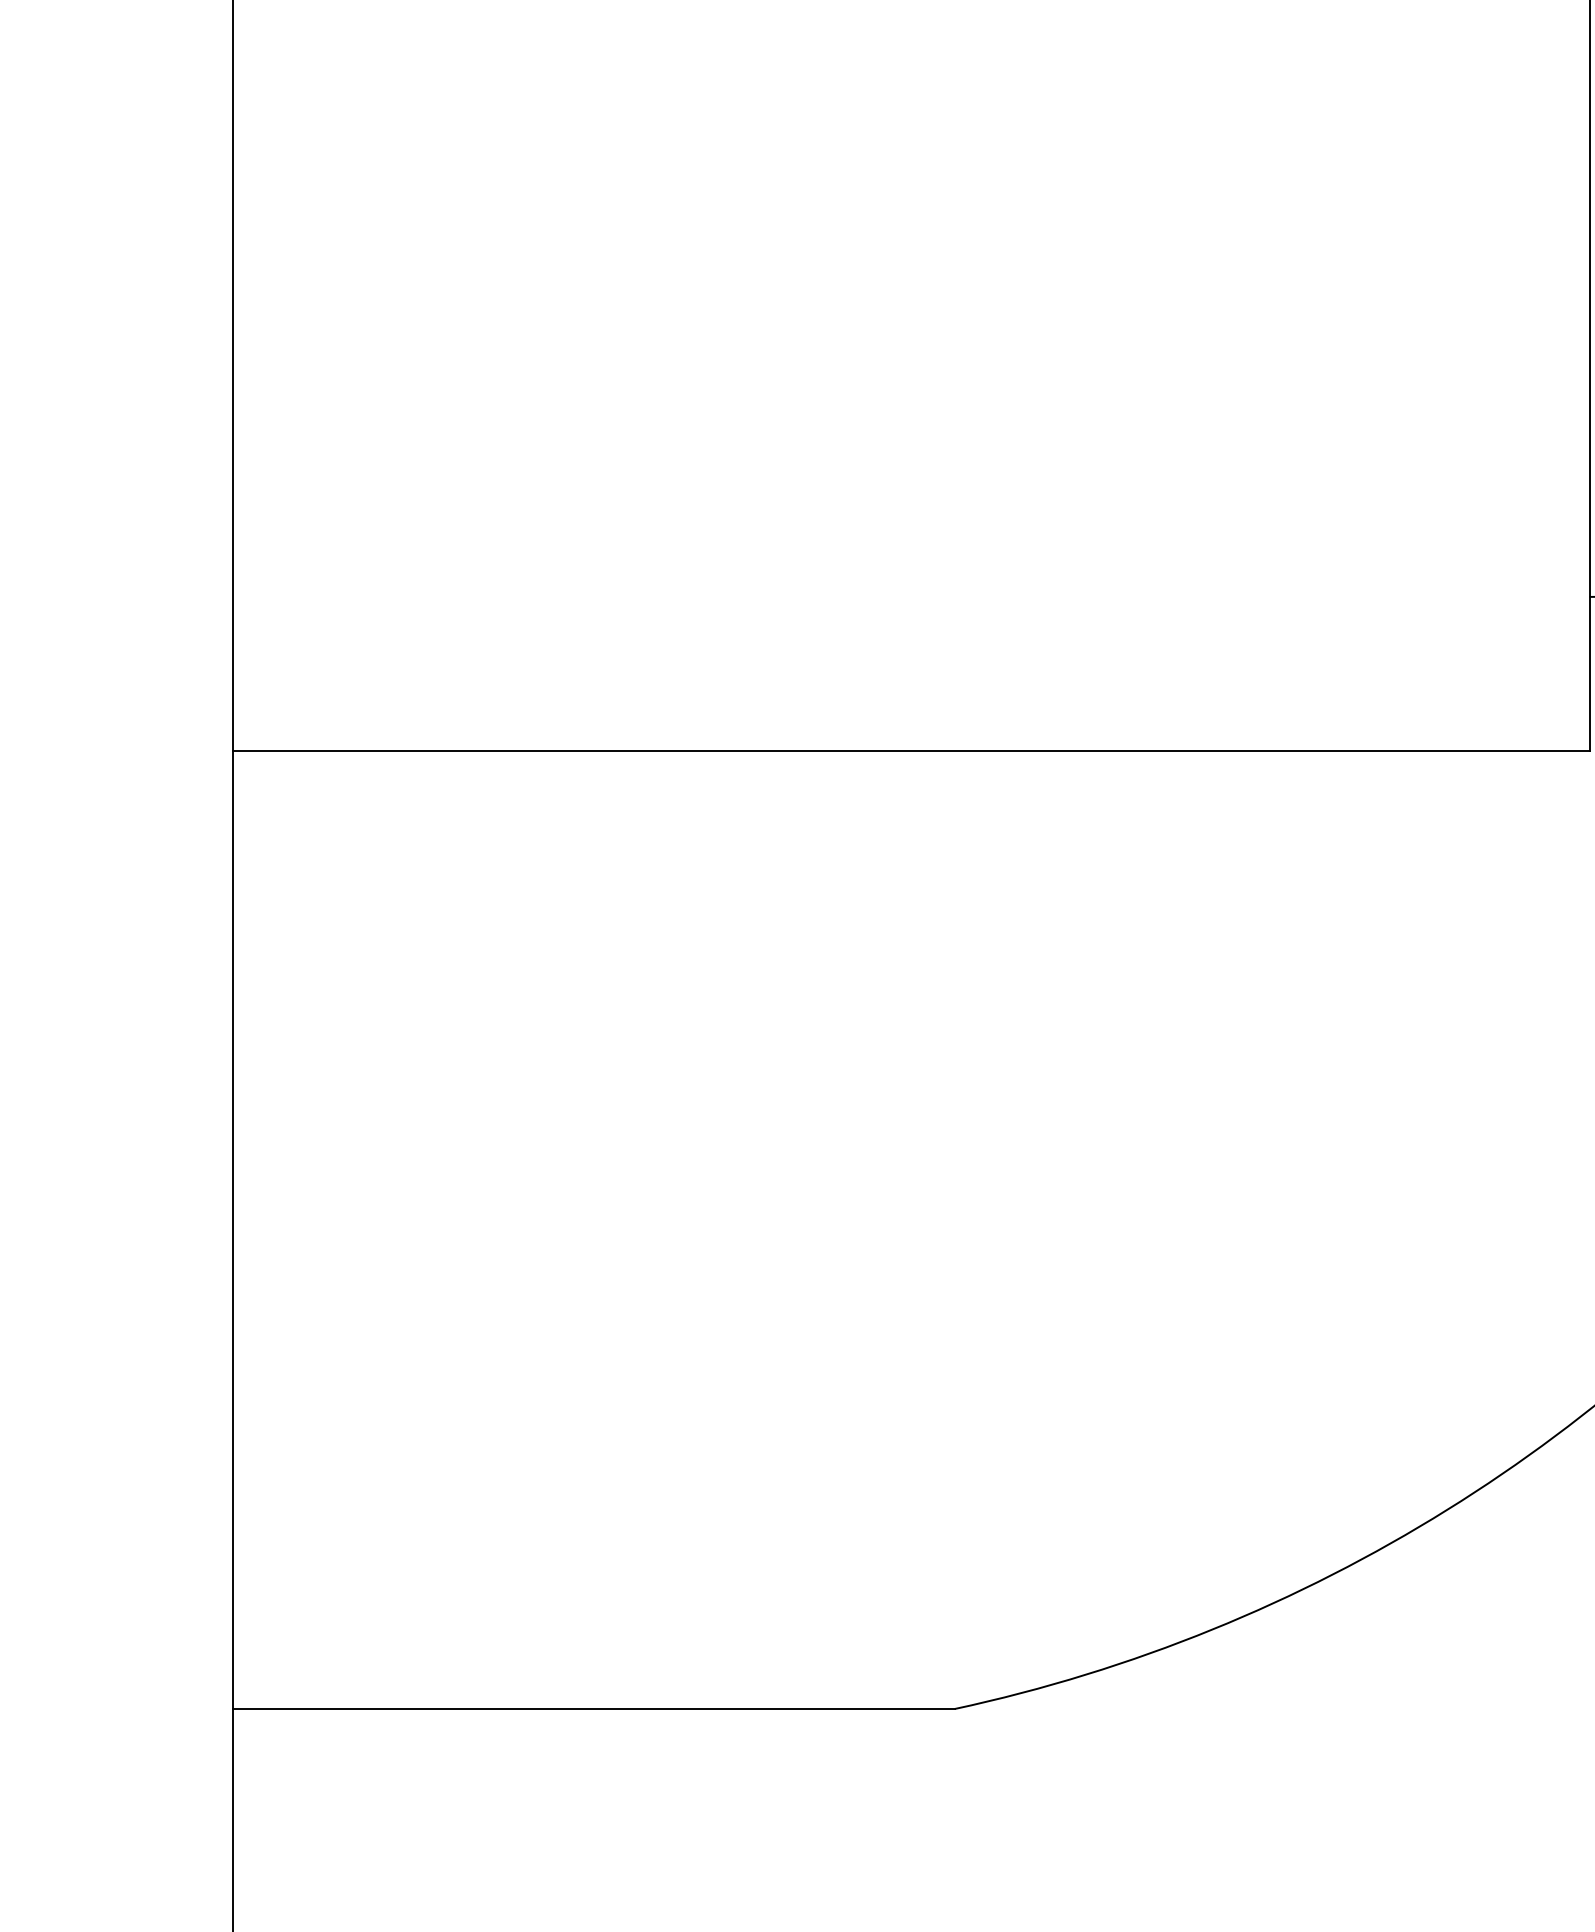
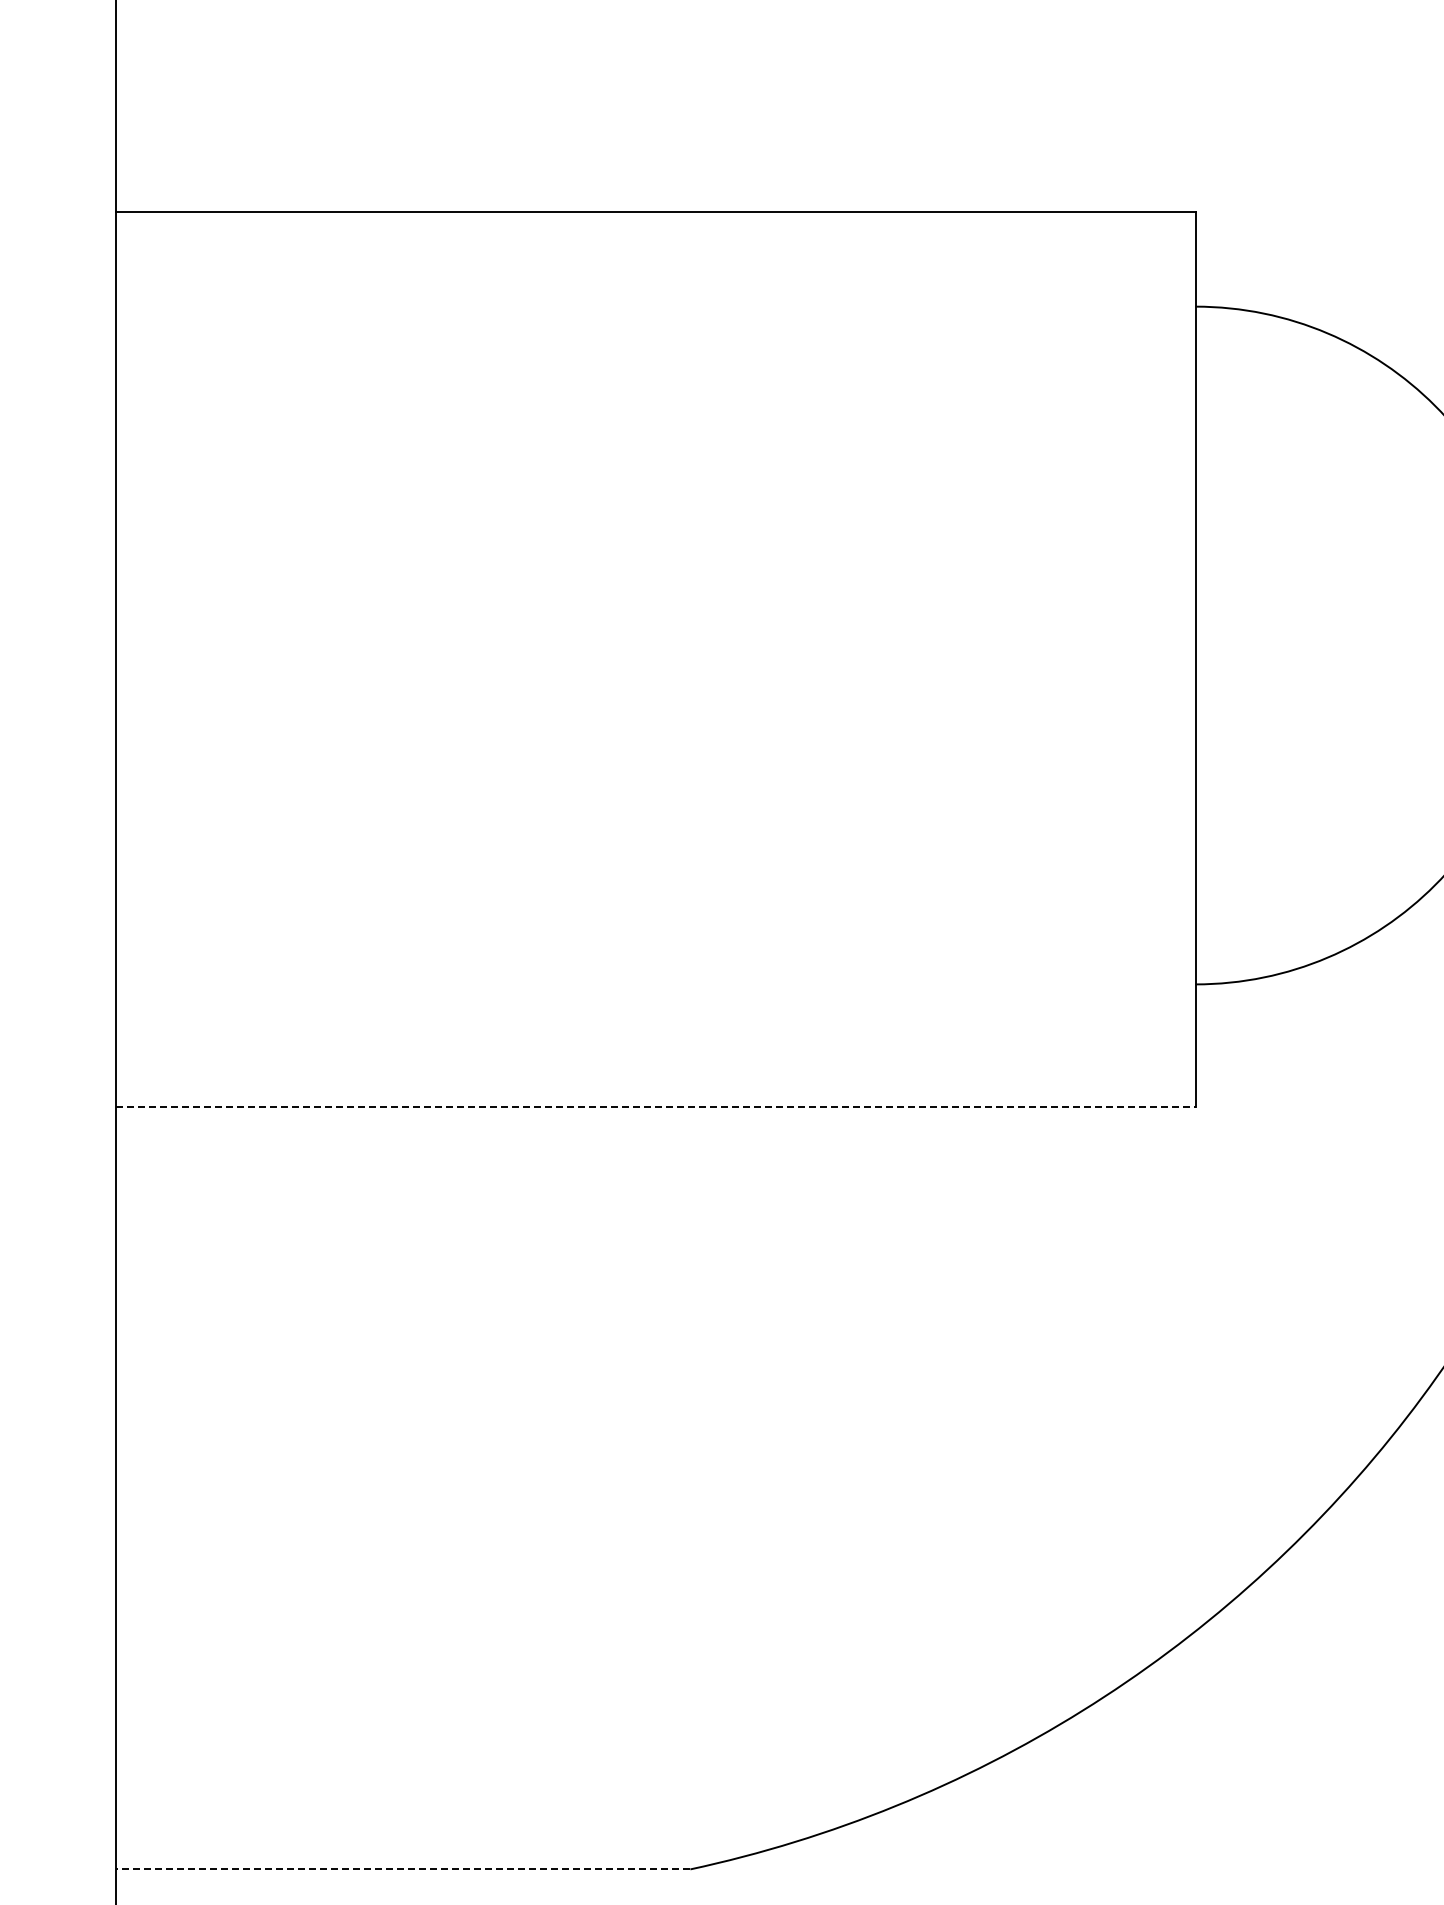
line: (910, 751) -> (655, 1107), solid -> dashed
line: (592, 1709) -> (402, 1869), solid -> dashed

